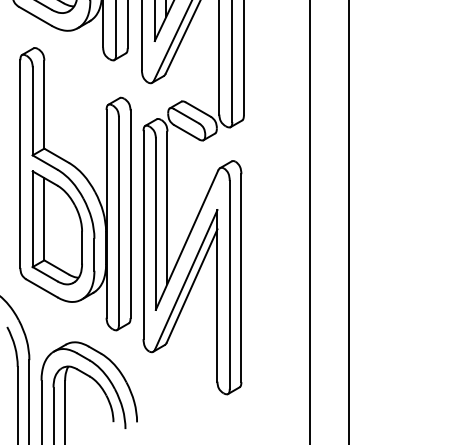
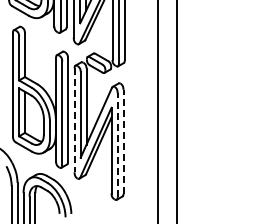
line: (143, 235) -> (74, 120), solid -> dashed
line: (241, 277) -> (123, 141), solid -> dashed
line: (229, 285) -> (117, 145), solid -> dashed

